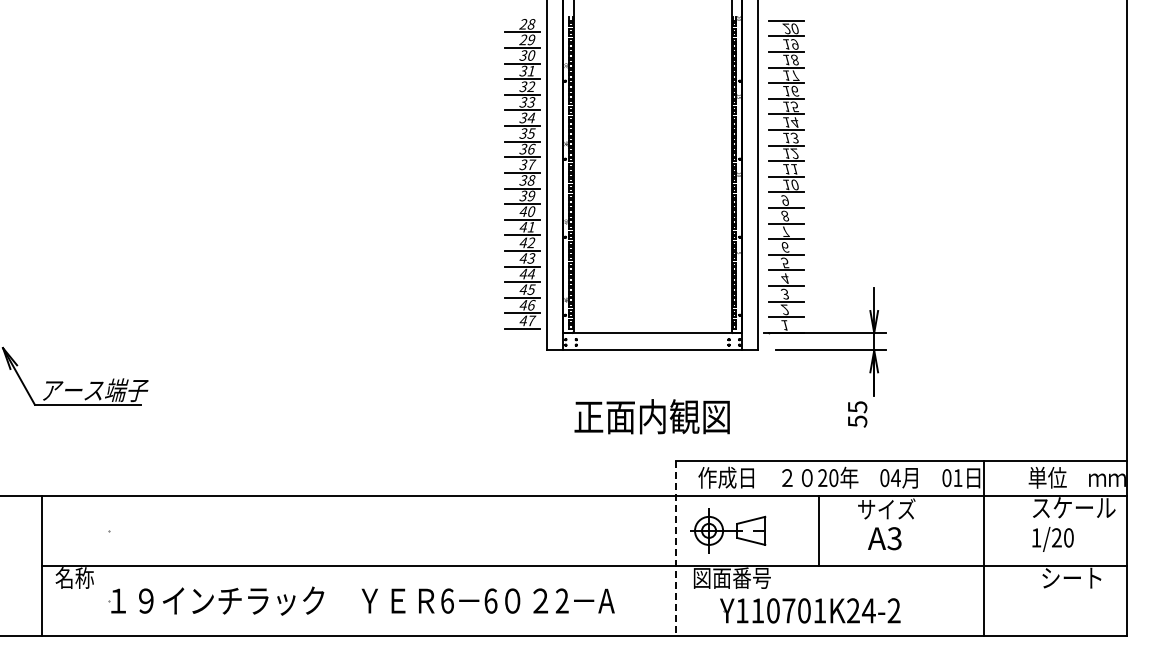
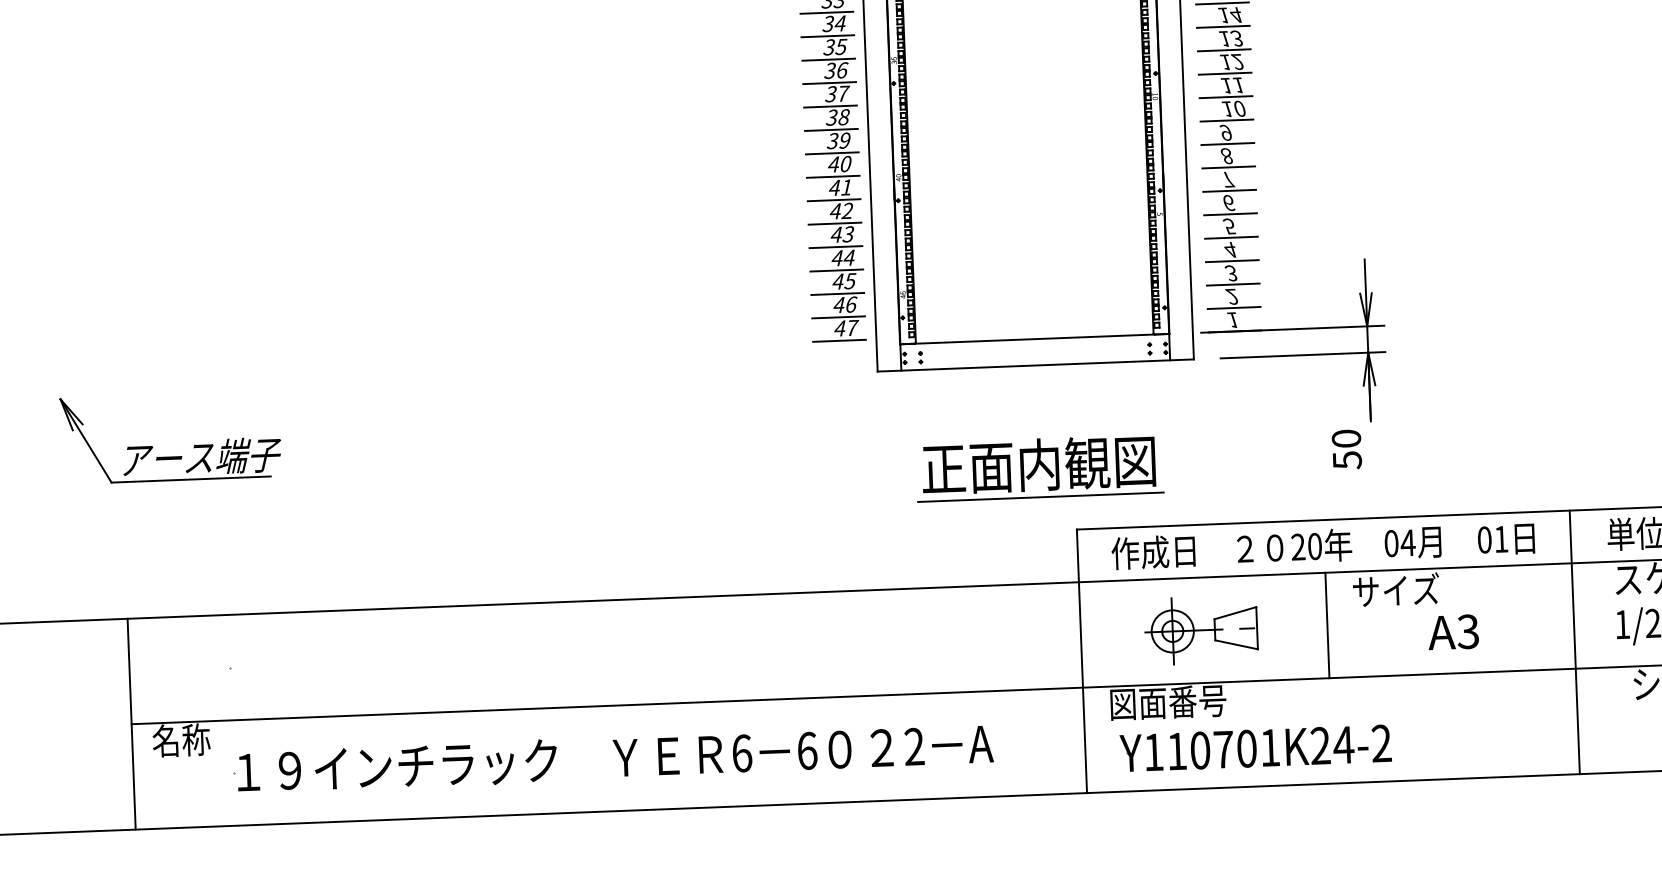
text: (857, 407) -> (1346, 439), 55 -> 50
line: (652, 438) -> (1040, 497), added
part: (728, 530) -> (1201, 629), moved
line: (819, 530) -> (1327, 624), moved
text: (884, 538) -> (1453, 632), moved
line: (675, 548) -> (1081, 661), dashed -> solid
line: (984, 548) -> (1575, 642), moved
part: (810, 610) -> (1256, 747), moved

